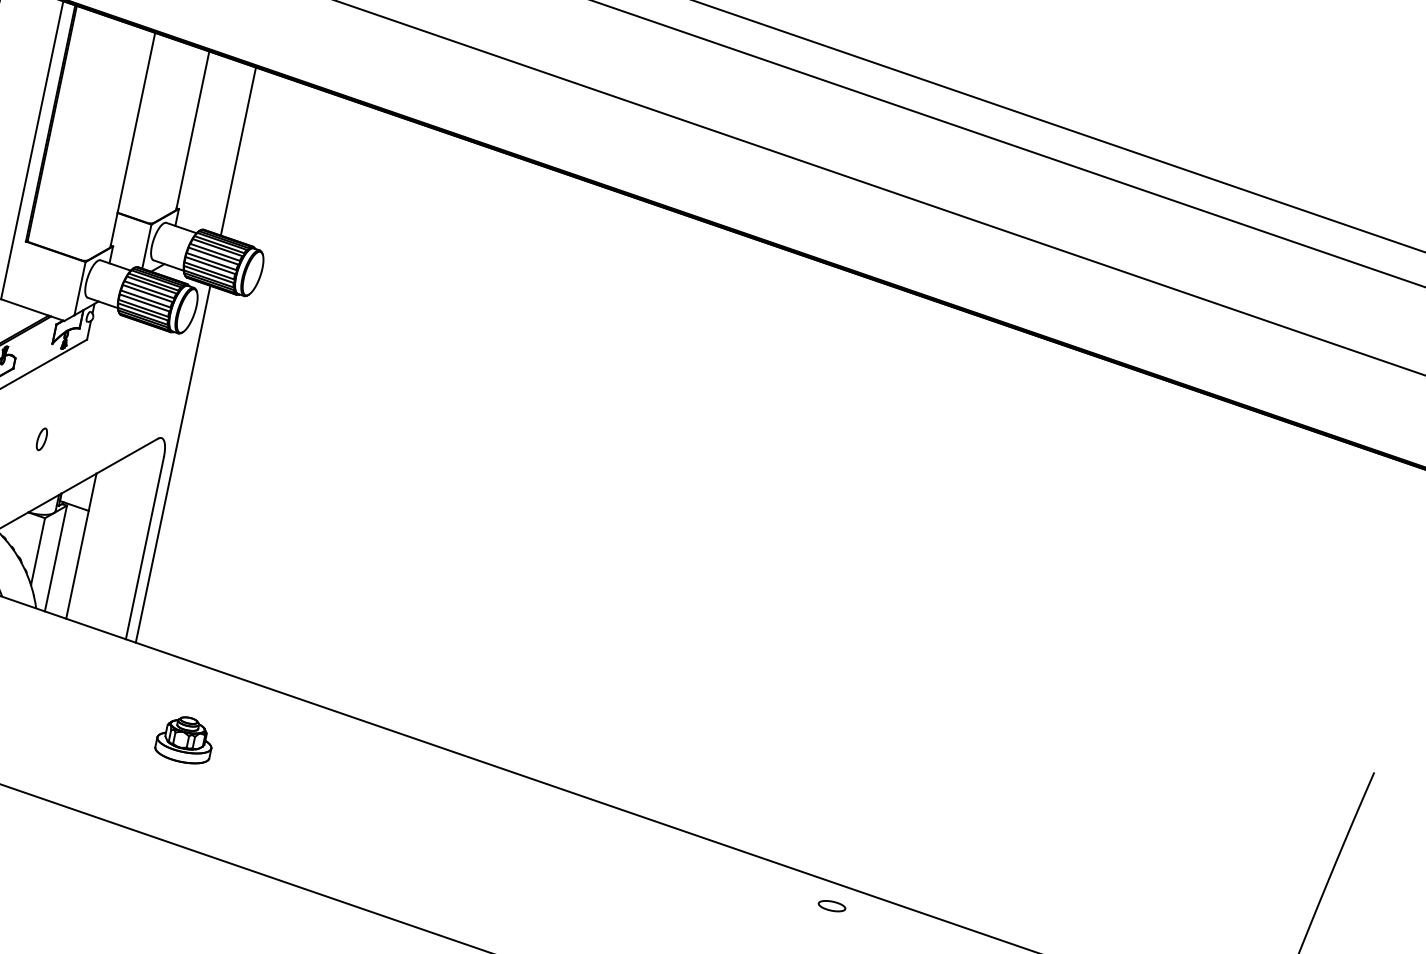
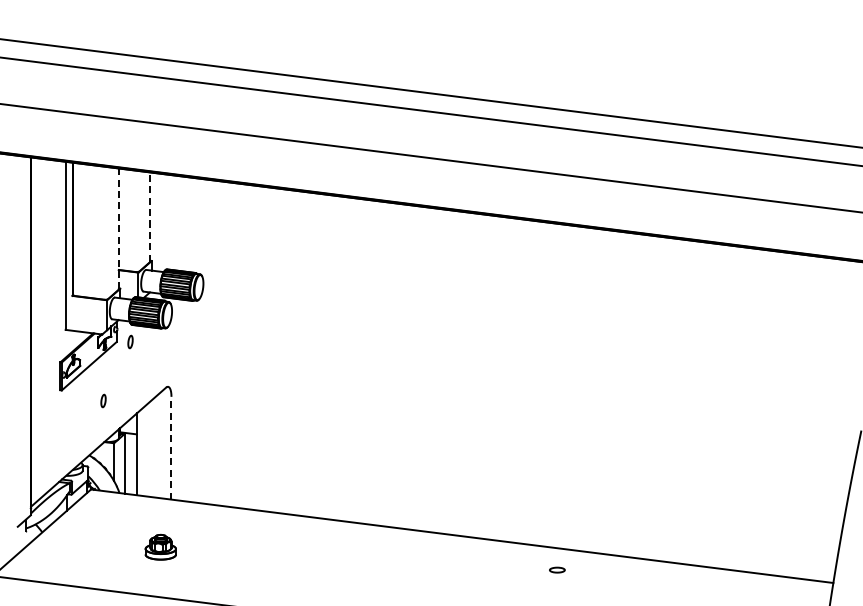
line: (193, 131) -> (150, 217), solid -> dashed
line: (132, 139) -> (118, 228), solid -> dashed
line: (239, 150) -> (177, 222), removed
part: (111, 343) -> (130, 341), added
line: (173, 464) -> (177, 399), removed
line: (145, 546) -> (171, 447), solid -> dashed
part: (184, 738) -> (160, 546), moved
part: (832, 905) -> (557, 569), moved

